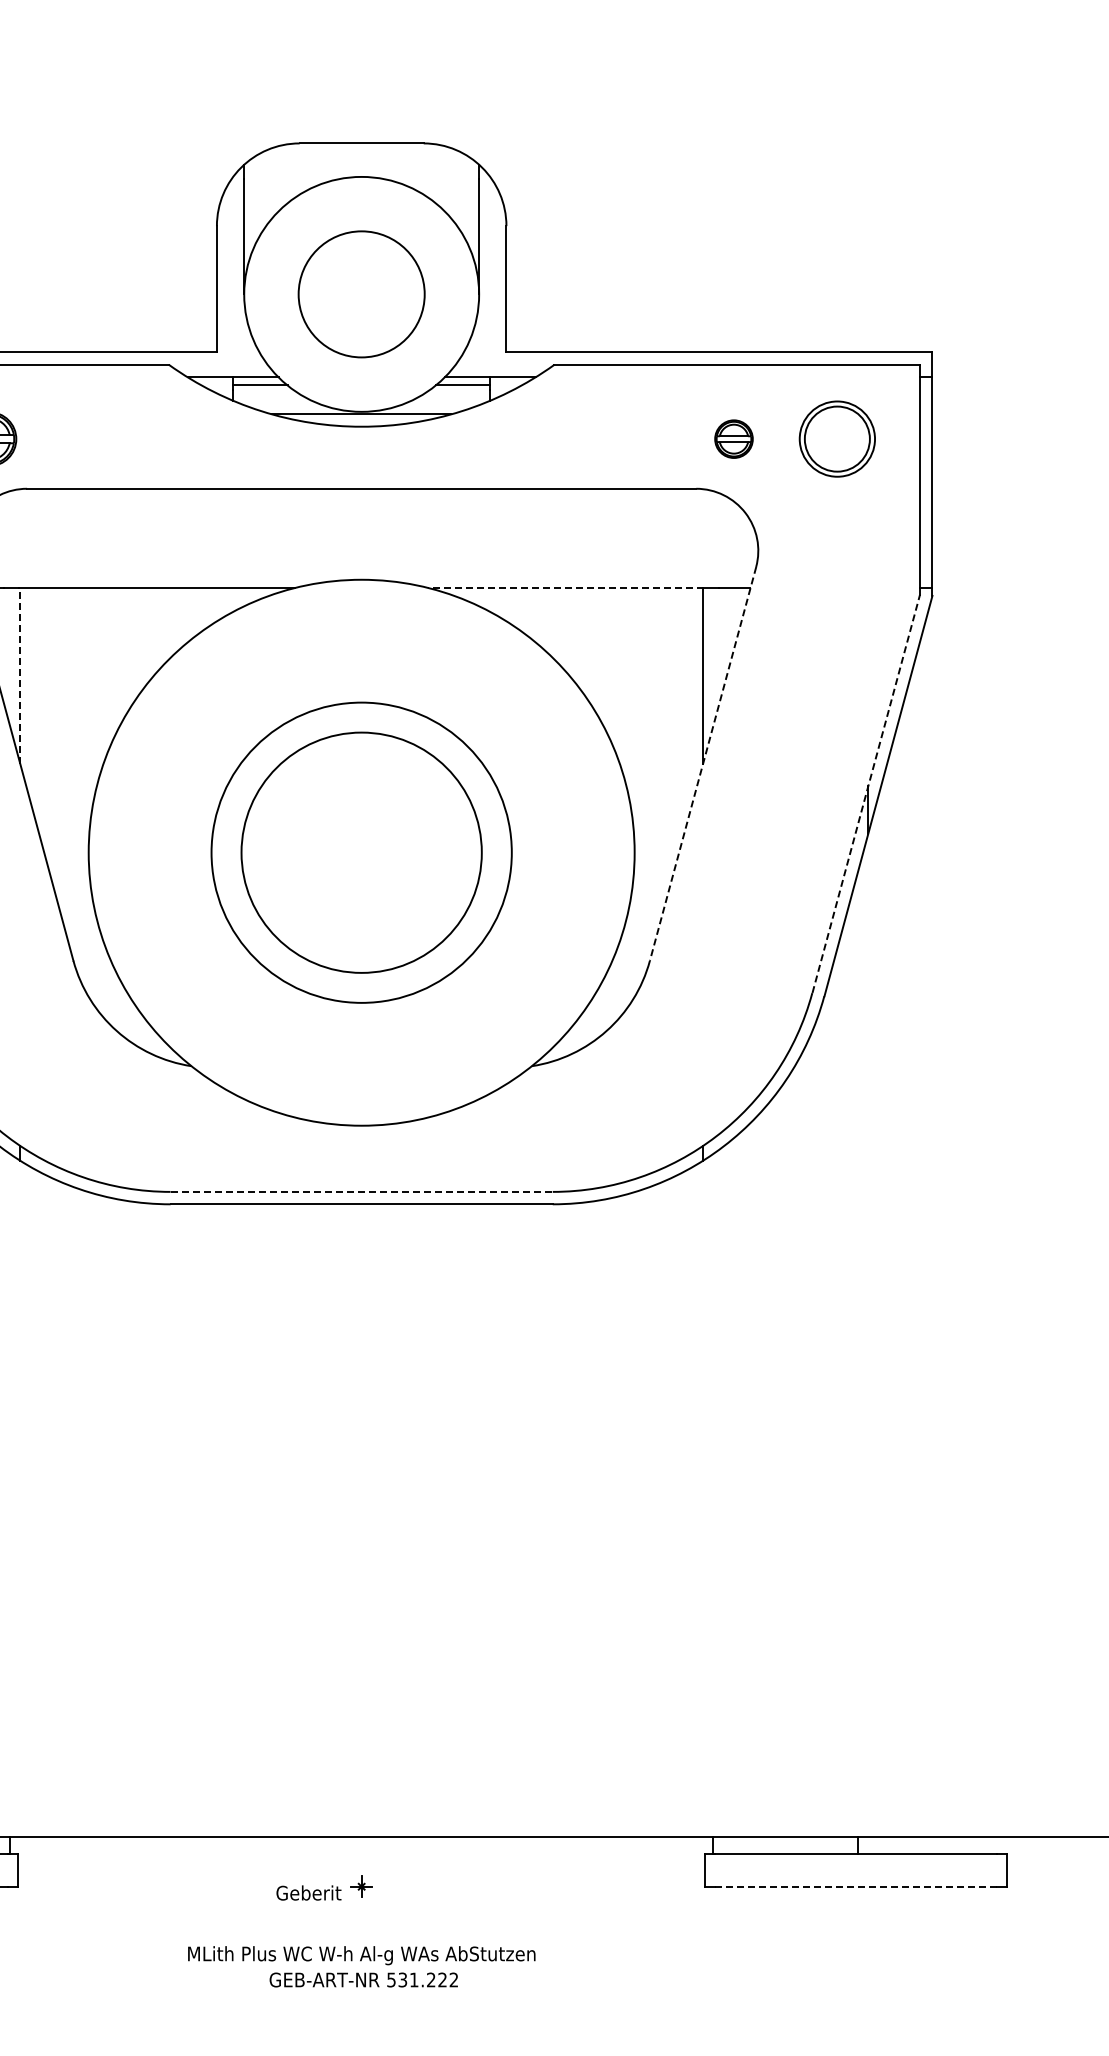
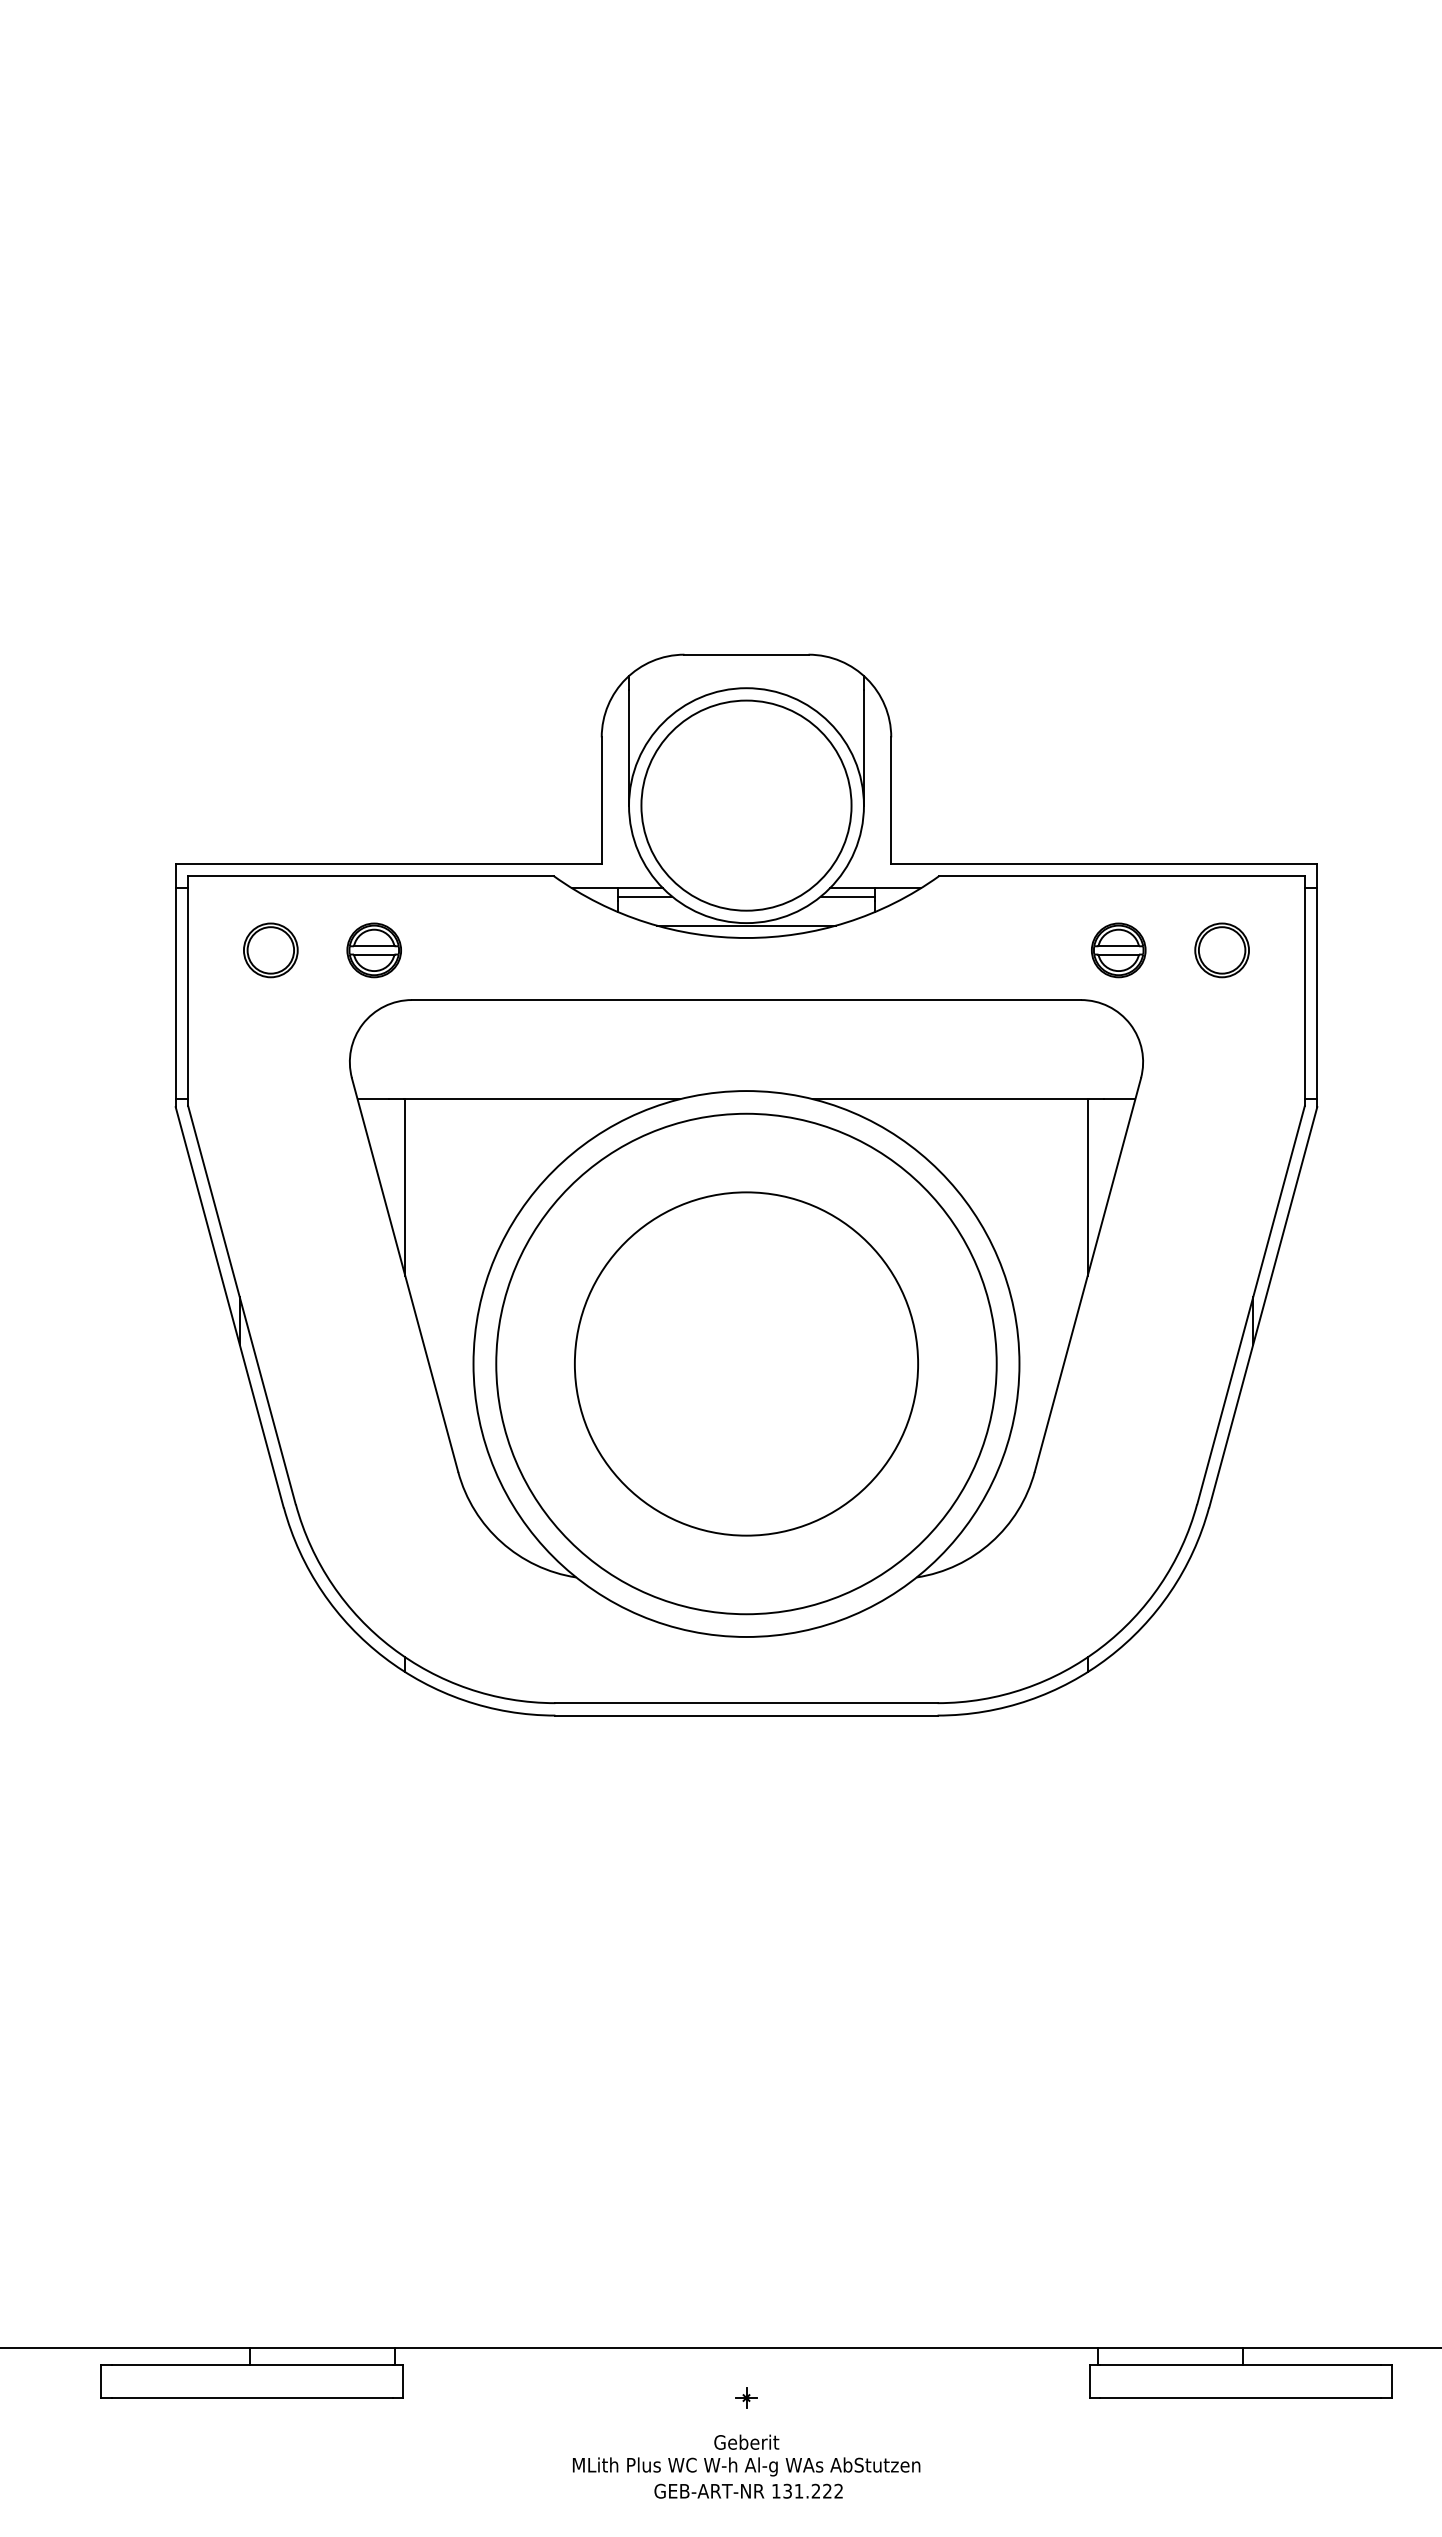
circle: (361, 294) -> (746, 805), size x1.67
part: (733, 439) -> (1118, 950), size x1.43
part: (836, 439) -> (1221, 950), size x0.71
line: (566, 588) -> (951, 1099), dashed -> solid
line: (20, 675) -> (405, 1186), dashed -> solid
line: (702, 764) -> (1087, 1275), dashed -> solid
line: (866, 793) -> (1251, 1304), dashed -> solid
circle: (361, 852) -> (746, 1363), size x1.43
circle: (361, 852) -> (746, 1363), size x1.67
line: (361, 1192) -> (746, 1703), dashed -> solid
line: (855, 1887) -> (1240, 2398), dashed -> solid
text: (308, 1892) -> (746, 2441), moved
text: (391, 1980) -> (776, 2491), 531.222 -> 131.222

